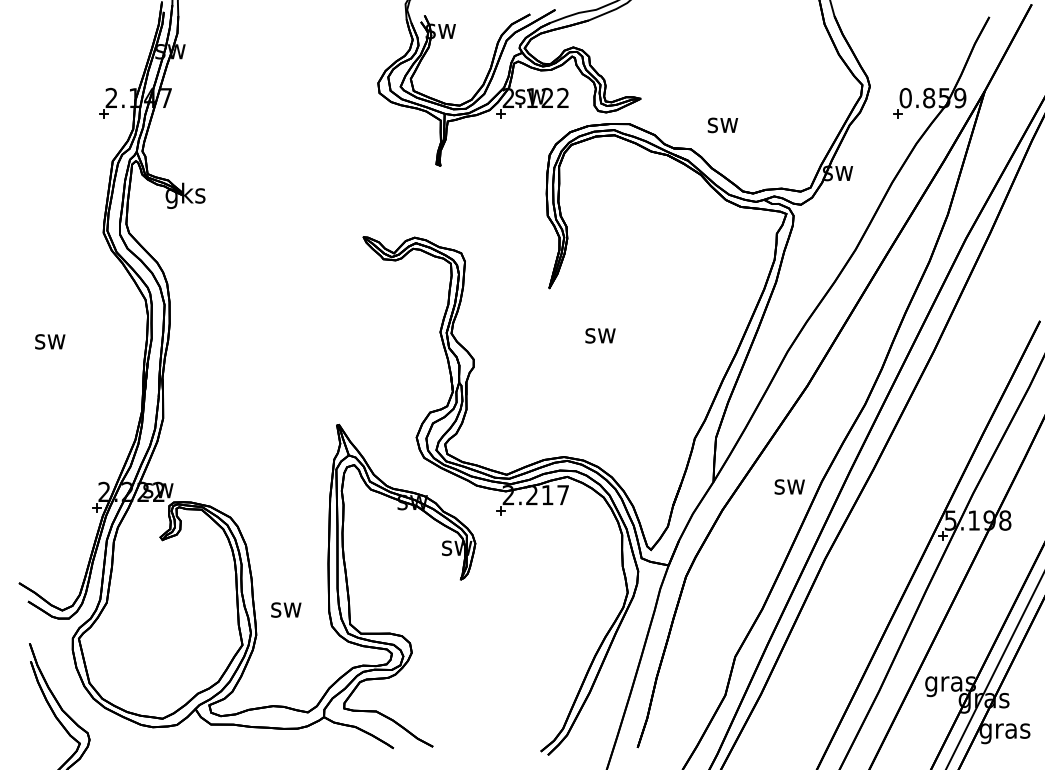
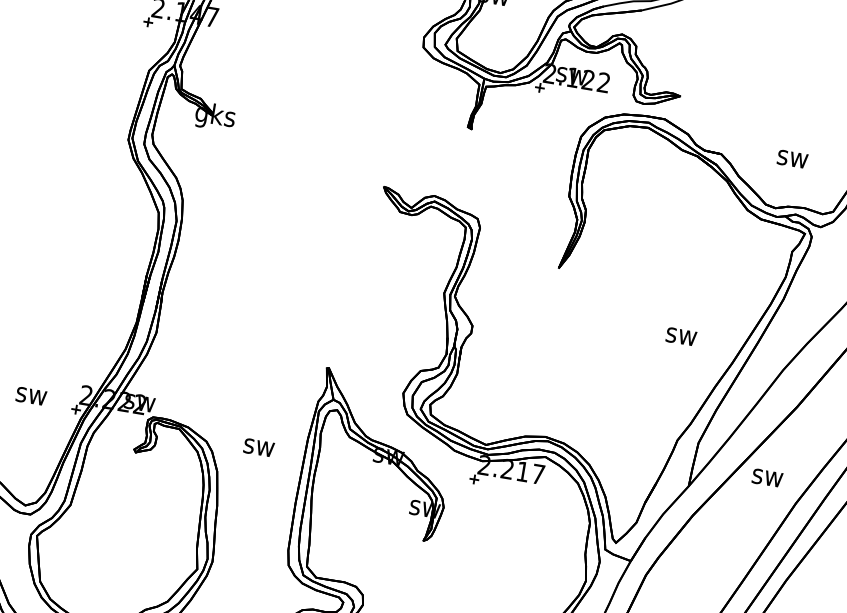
text: (722, 125) -> (792, 159), moved
text: (600, 335) -> (681, 336), moved
text: (50, 341) -> (31, 396), moved
text: (789, 486) -> (767, 477), moved
text: (286, 609) -> (259, 447), moved

